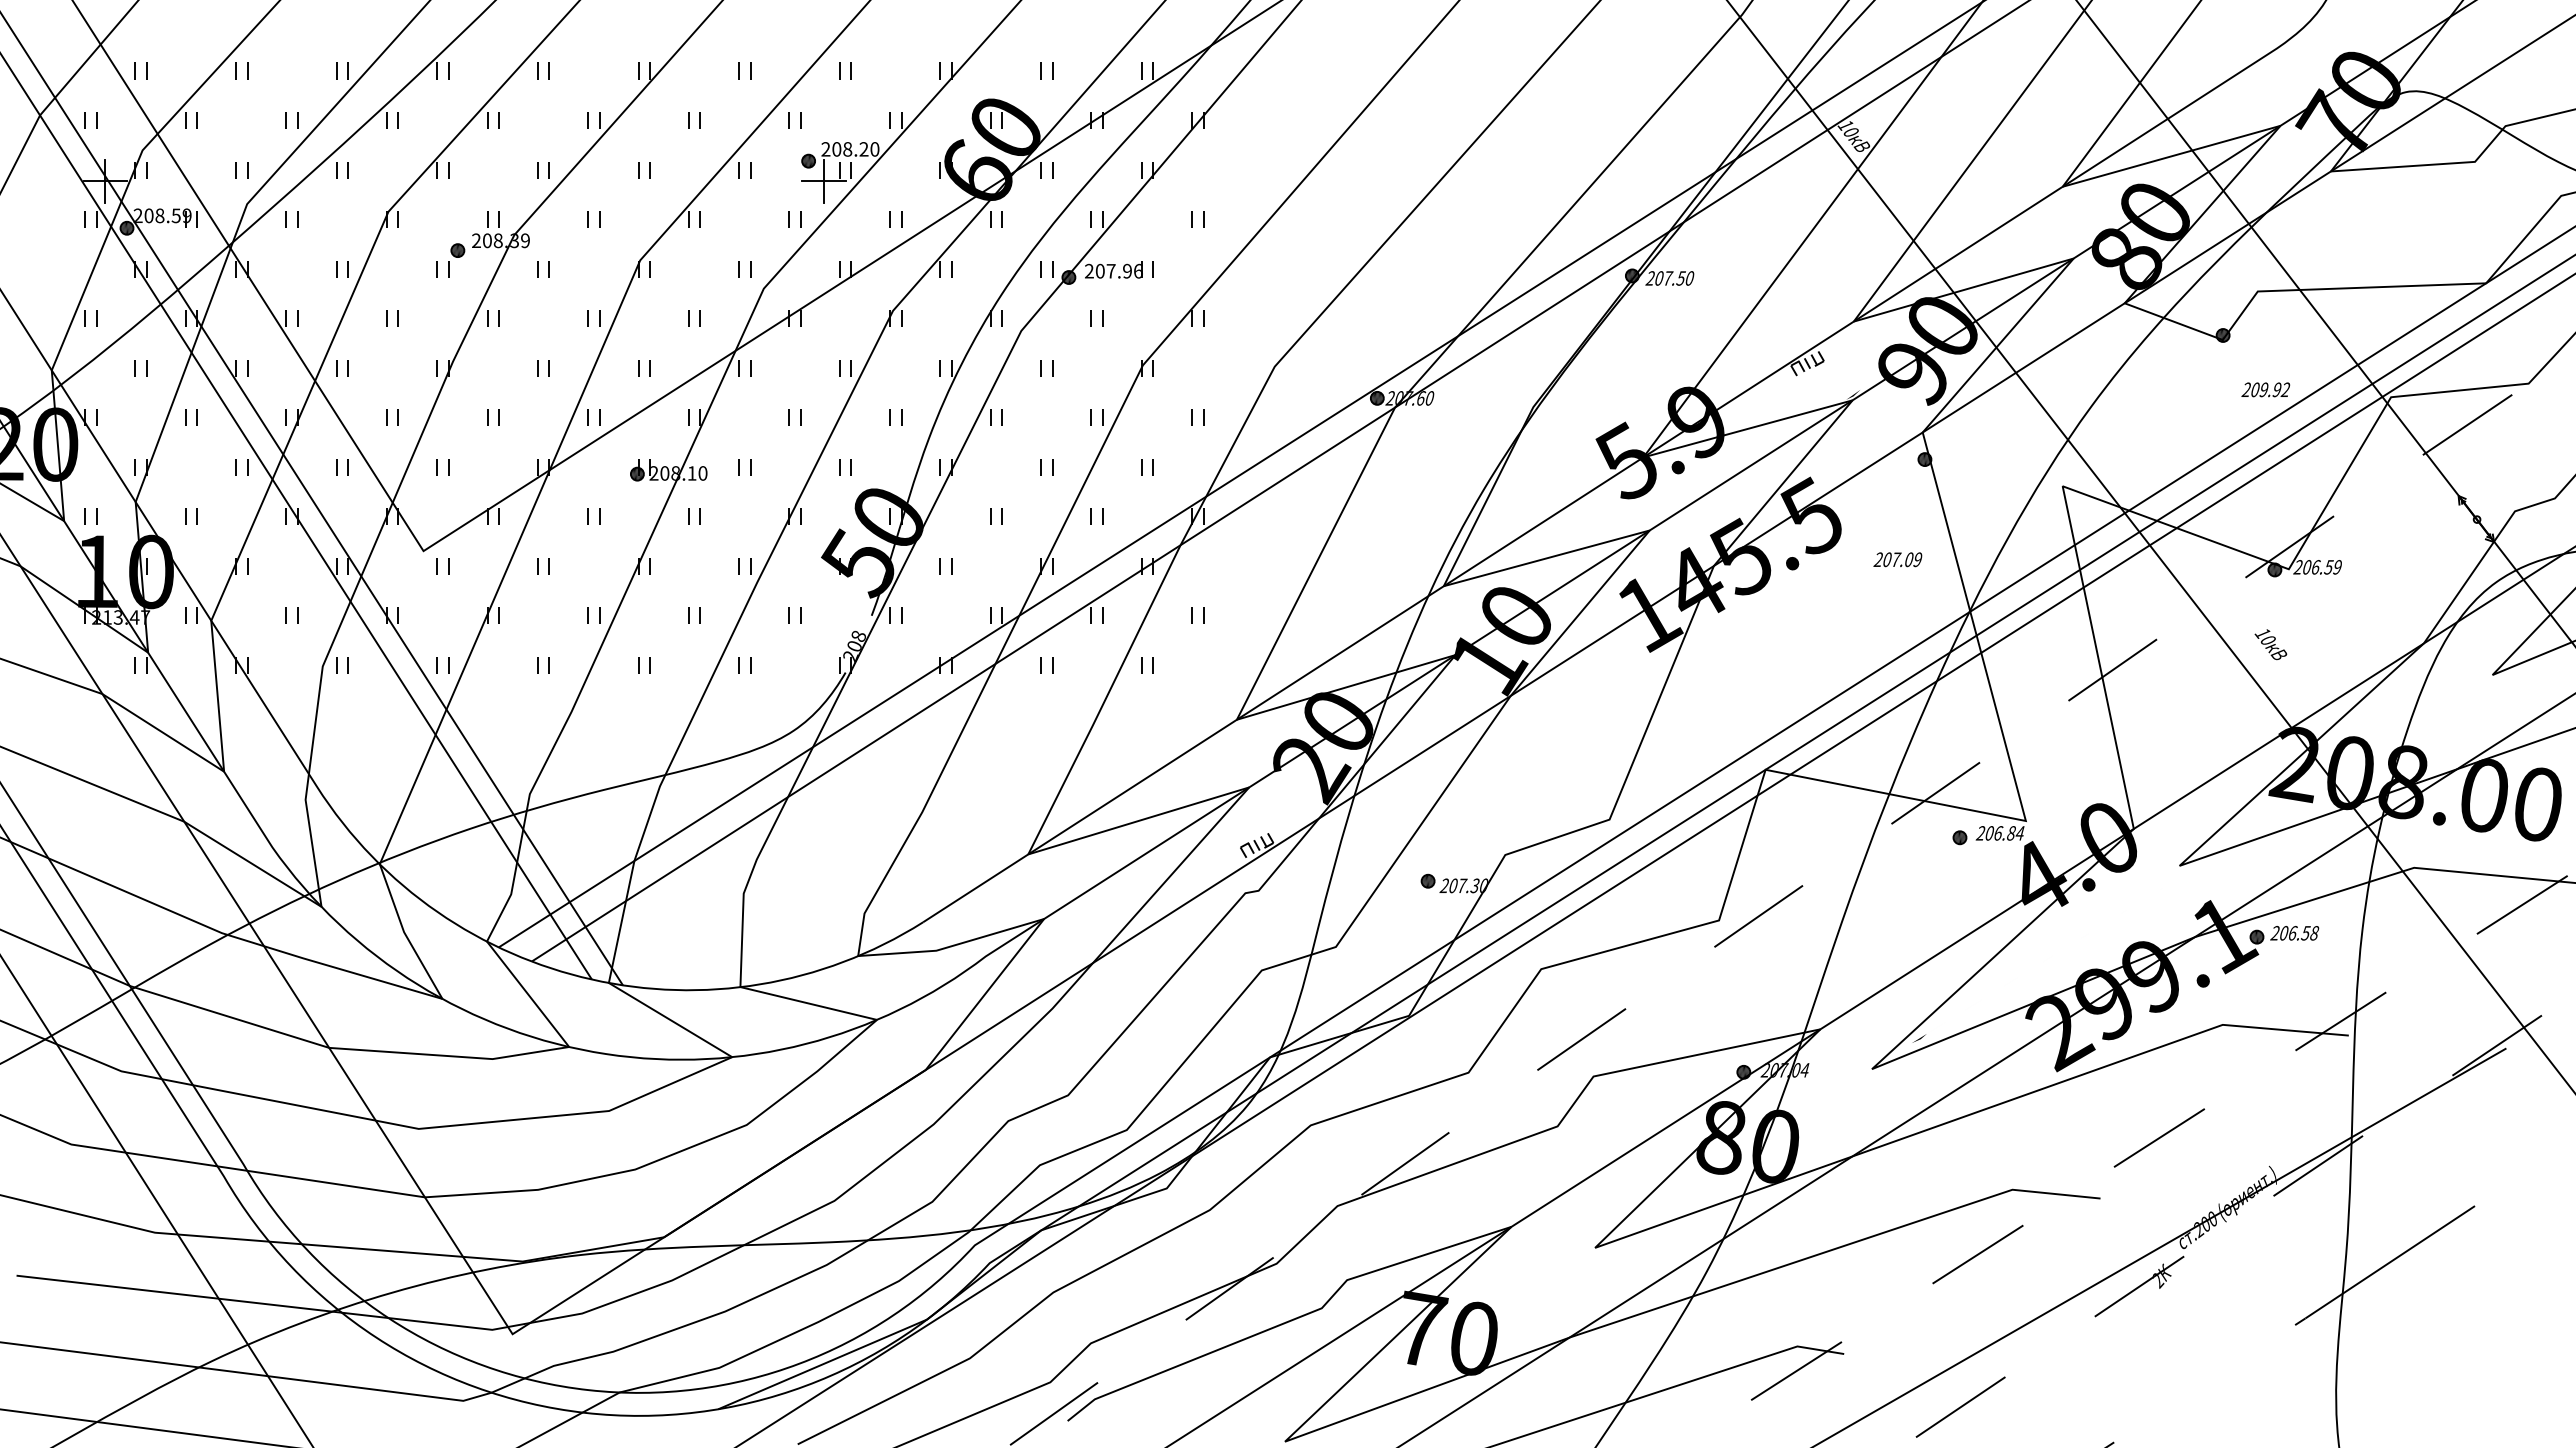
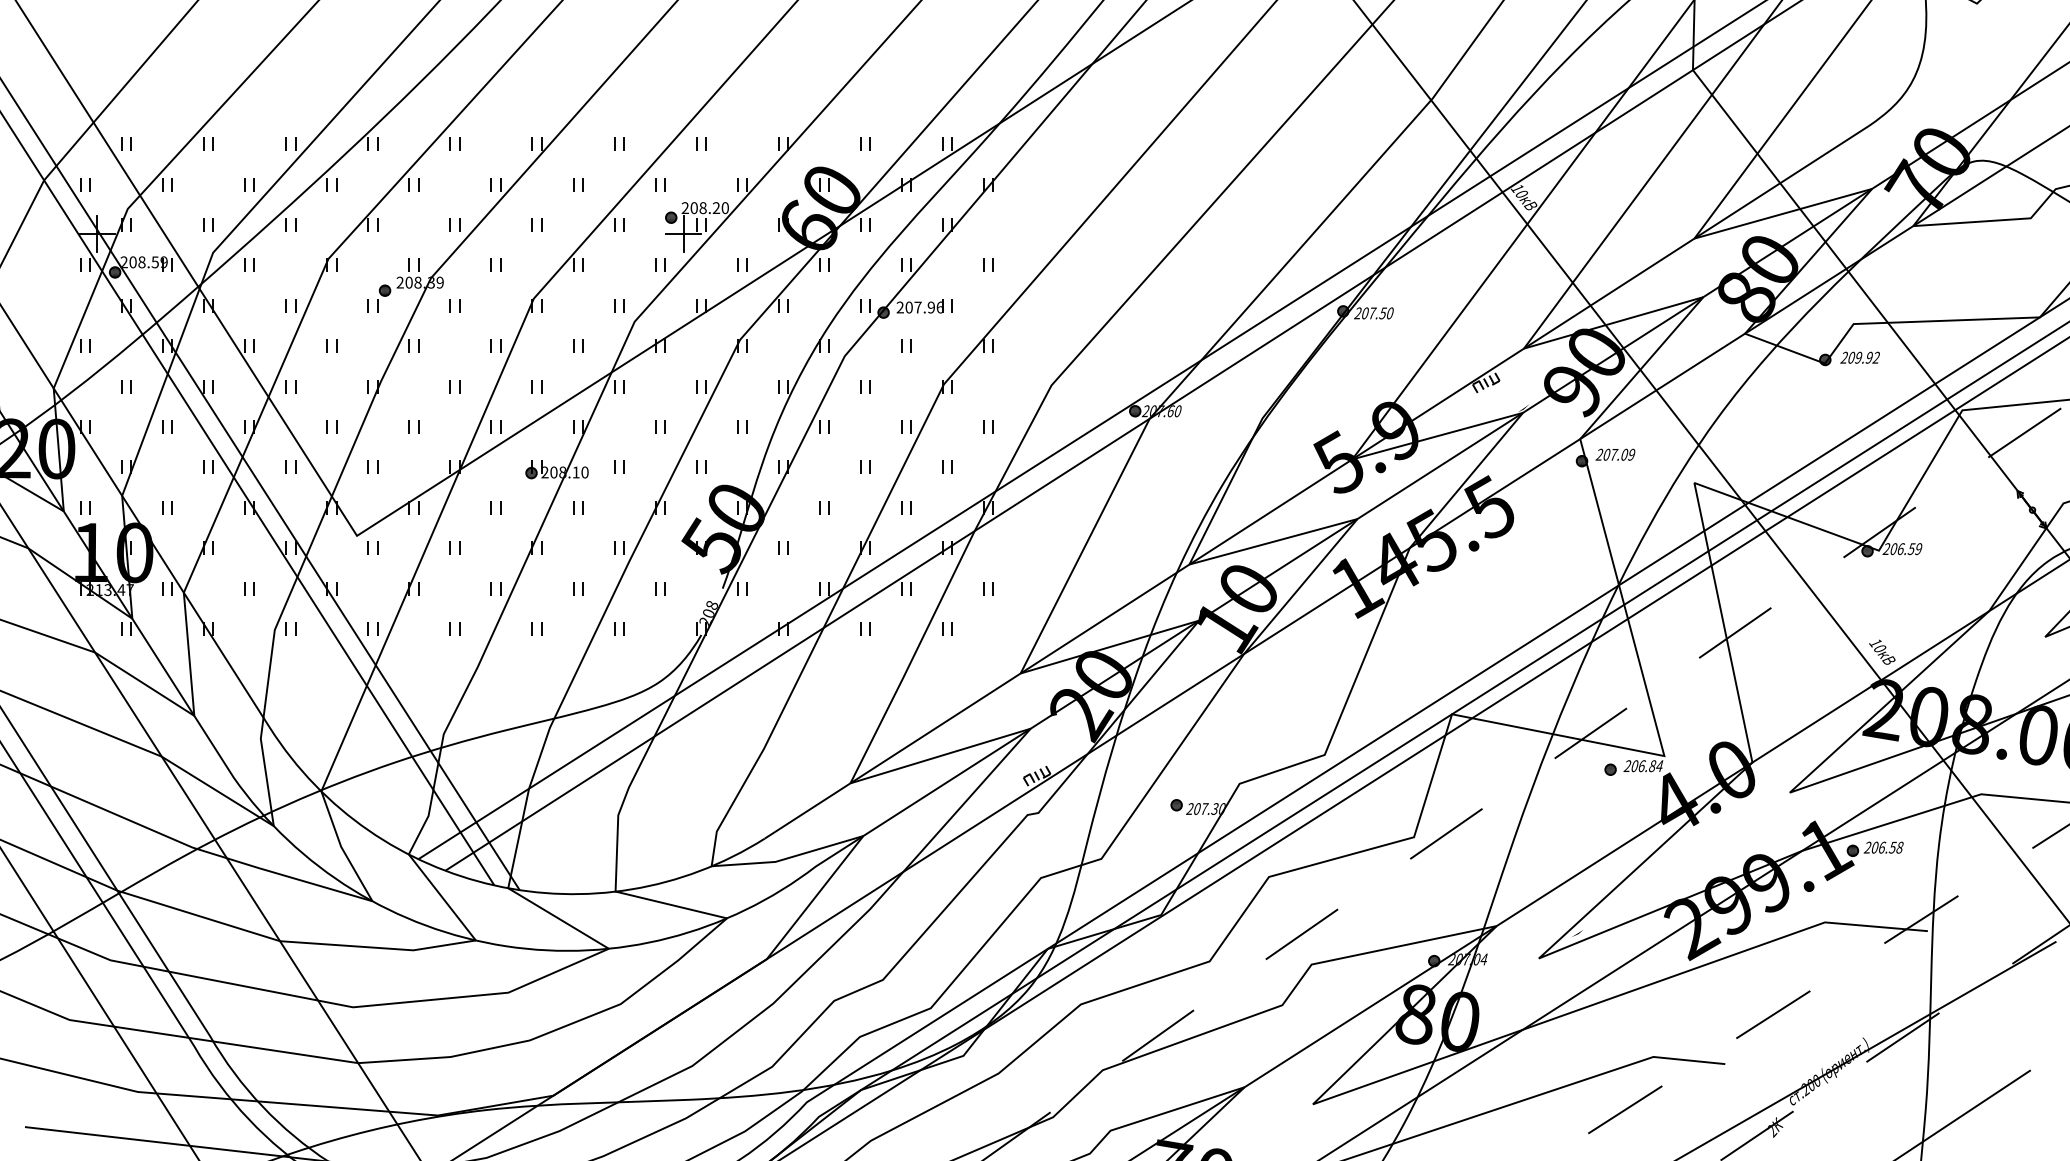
text: (2265, 389) -> (1859, 357), moved
text: (1897, 559) -> (1615, 454), moved
text: (2270, 644) -> (1881, 652), moved

